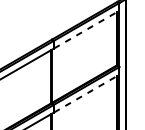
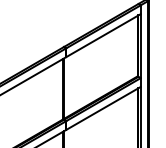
line: (86, 29) -> (103, 35), dashed -> solid
line: (86, 93) -> (103, 108), dashed -> solid

